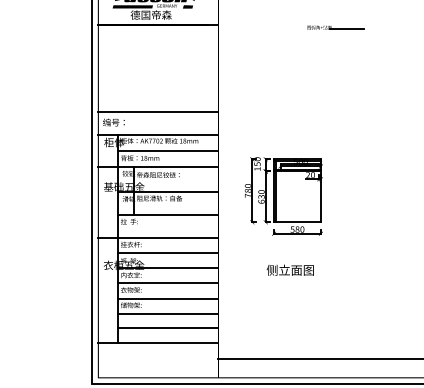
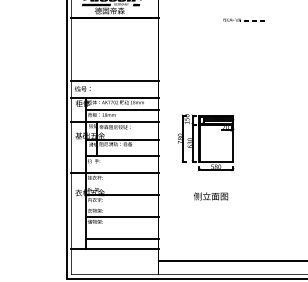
line: (346, 29) -> (251, 21), solid -> dashed
line: (168, 253) -> (122, 184), removed
line: (168, 283) -> (122, 206), removed
line: (168, 314) -> (122, 228), removed

